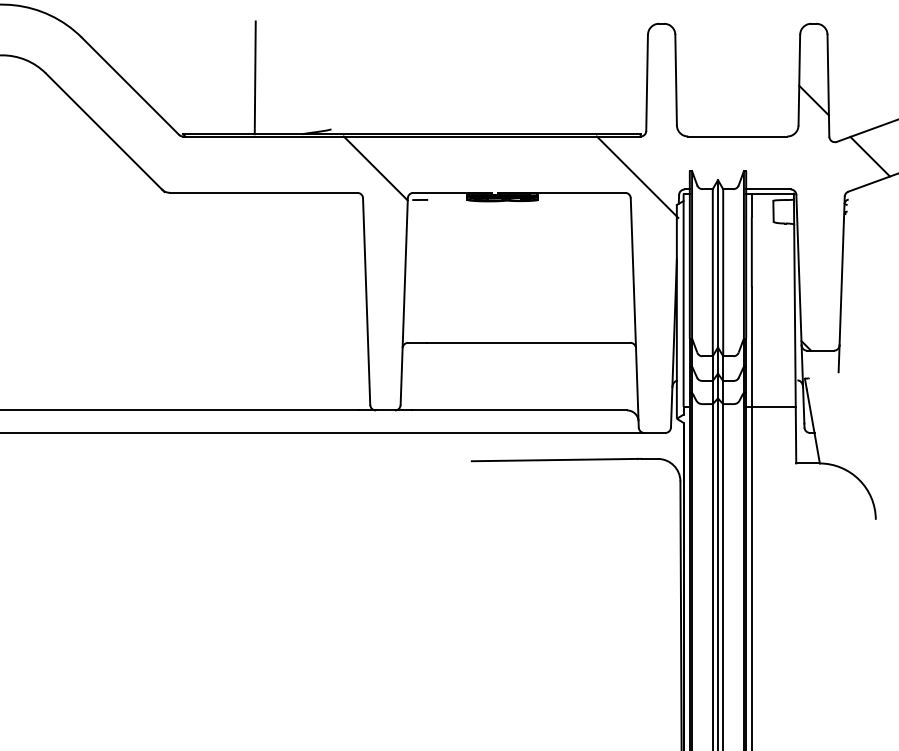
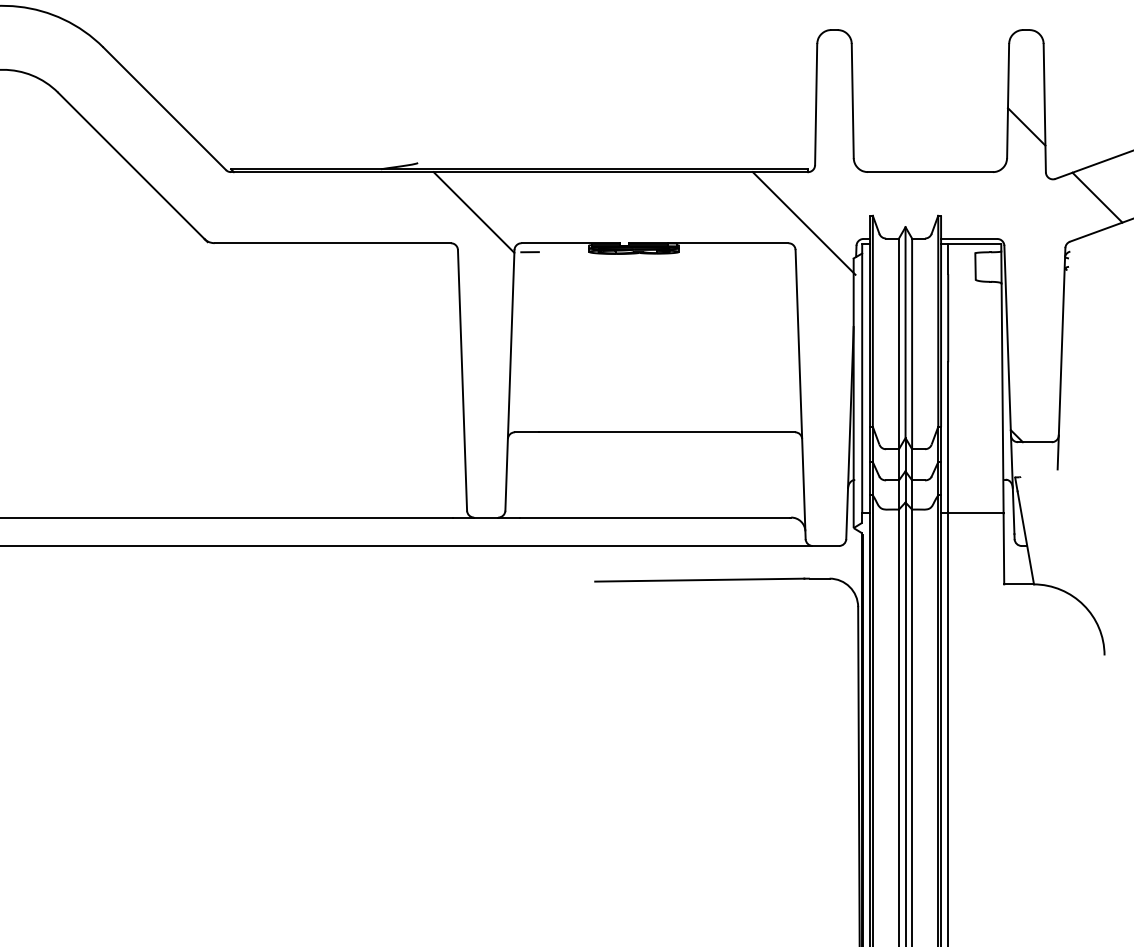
line: (254, 77) -> (321, 97), removed

